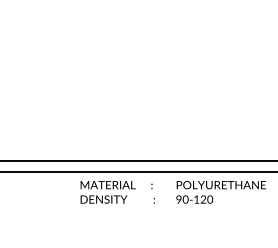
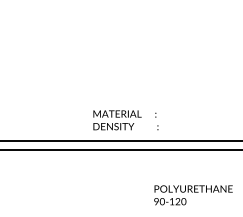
text: (117, 192) -> (125, 120), moved
text: (221, 192) -> (193, 195), moved

